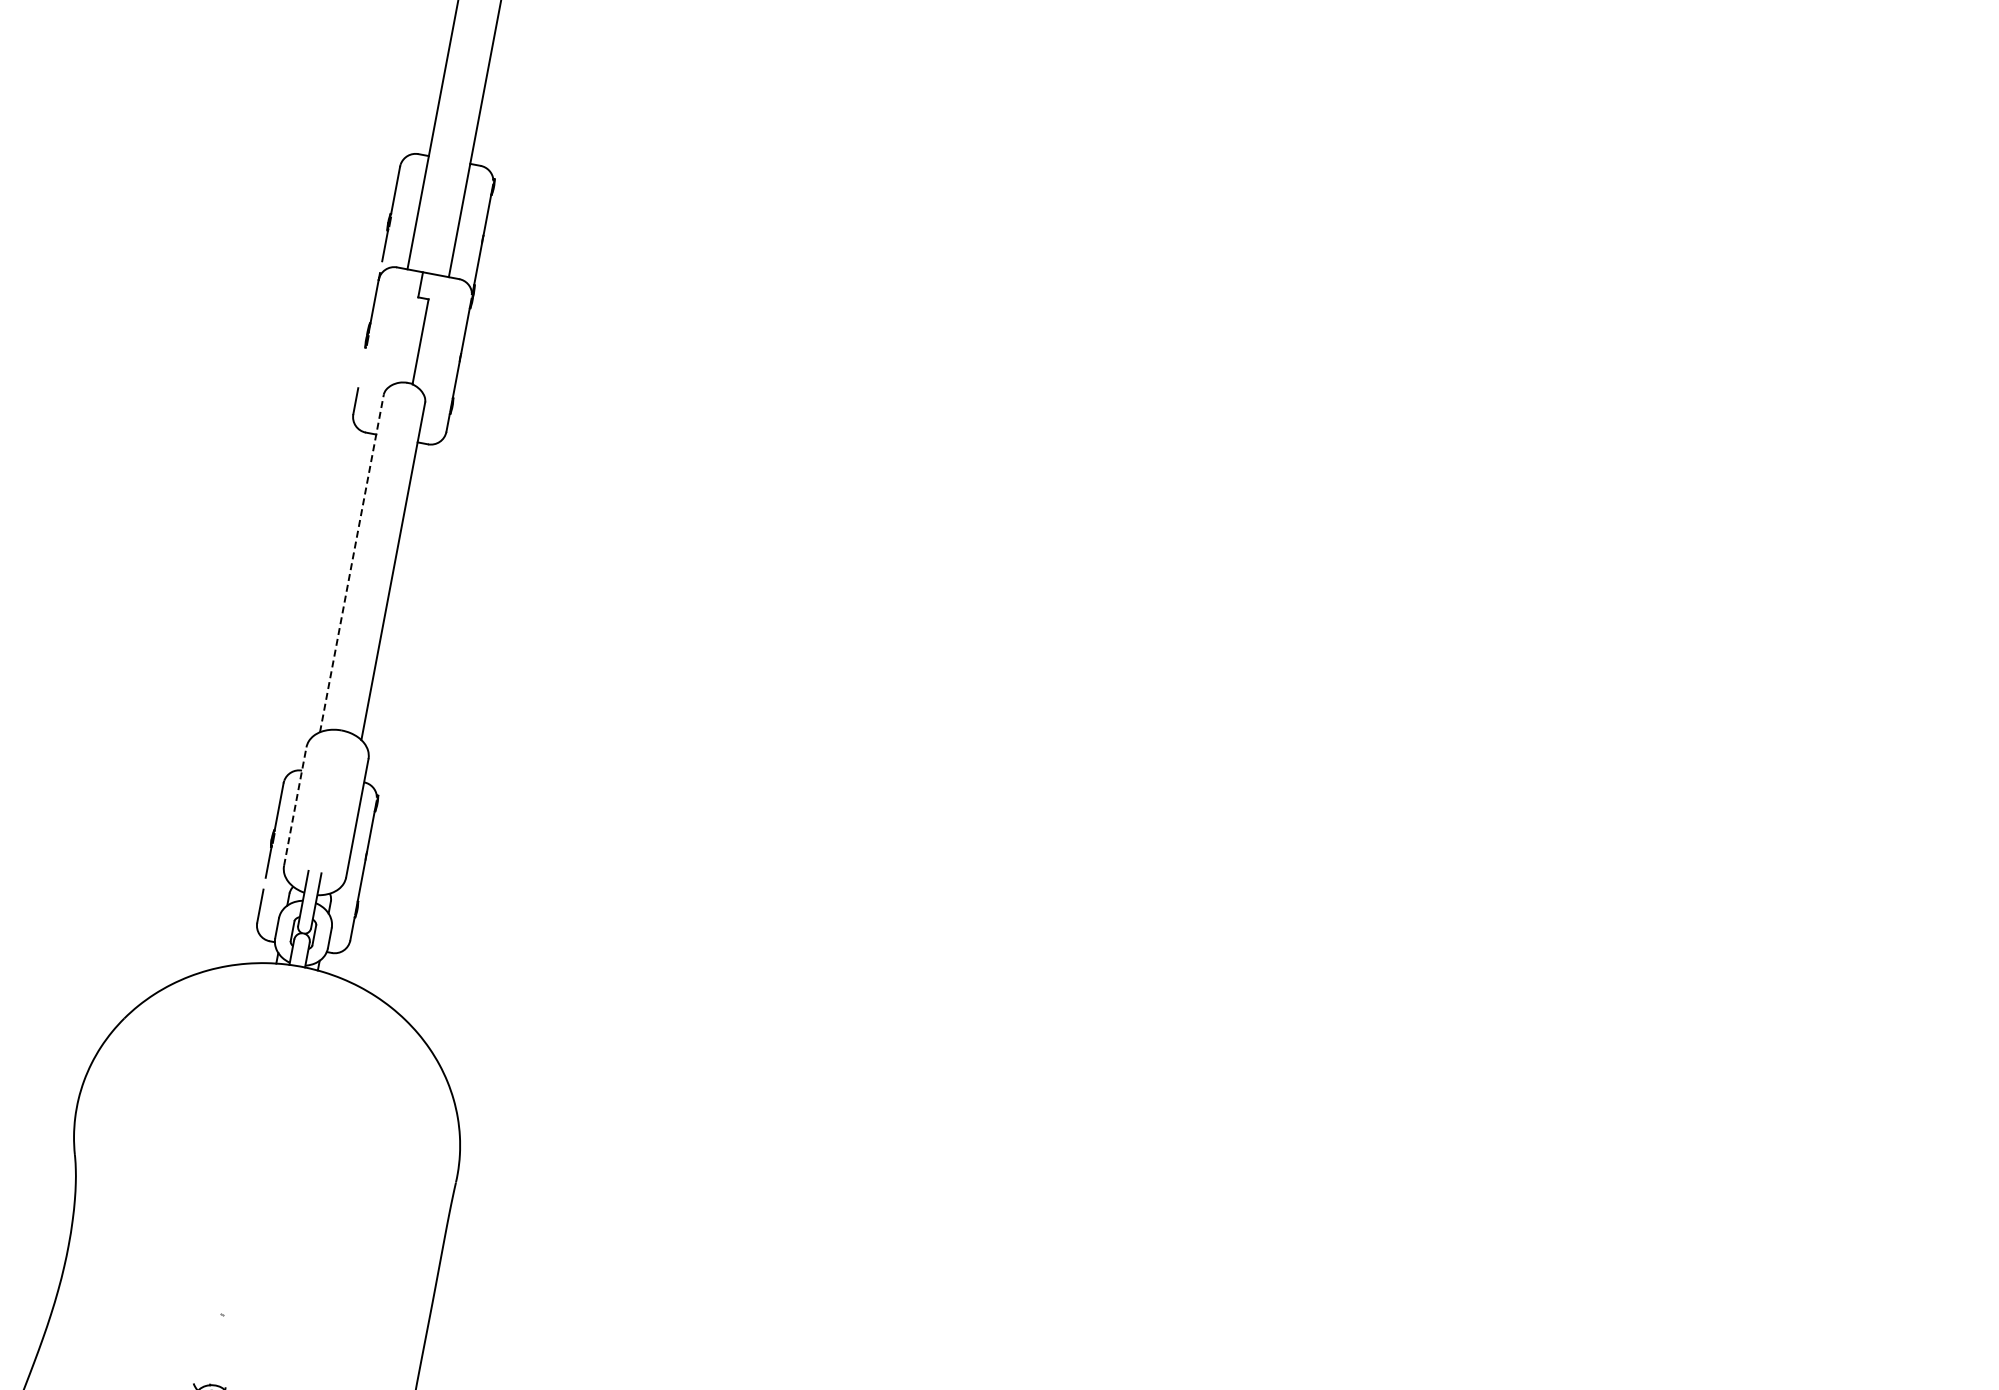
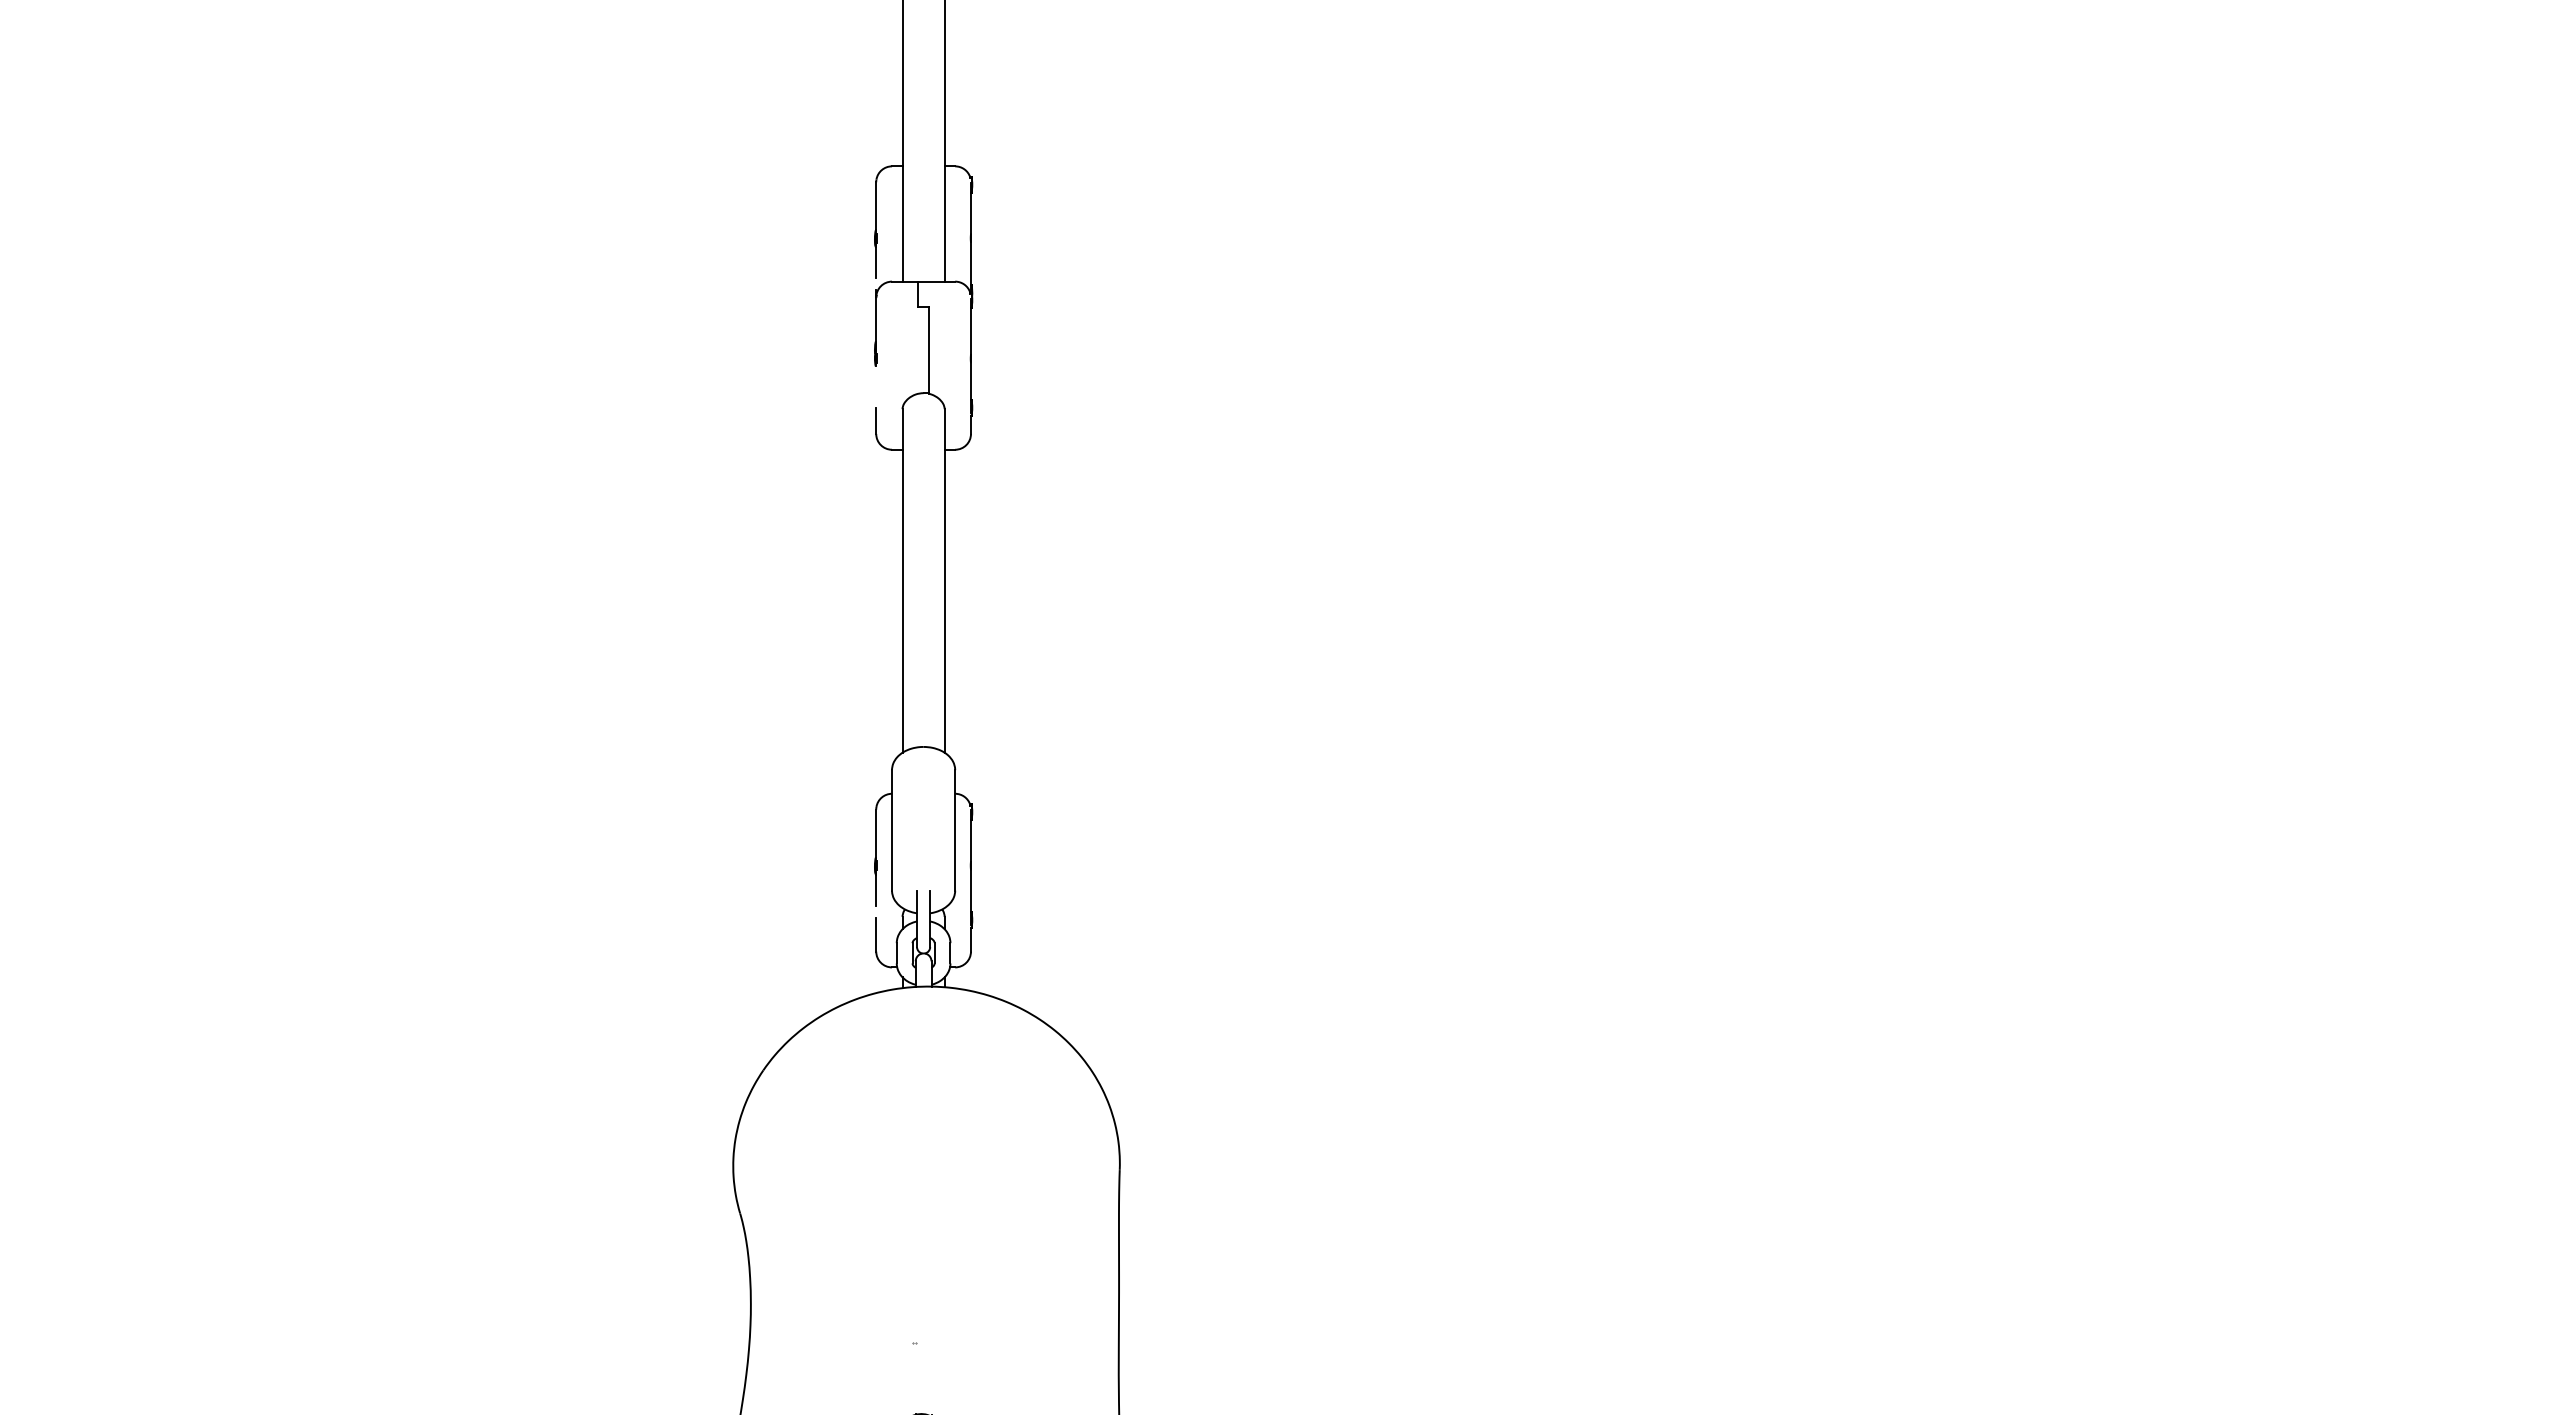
line: (351, 563) -> (902, 580), dashed -> solid
line: (295, 805) -> (892, 829), dashed -> solid

